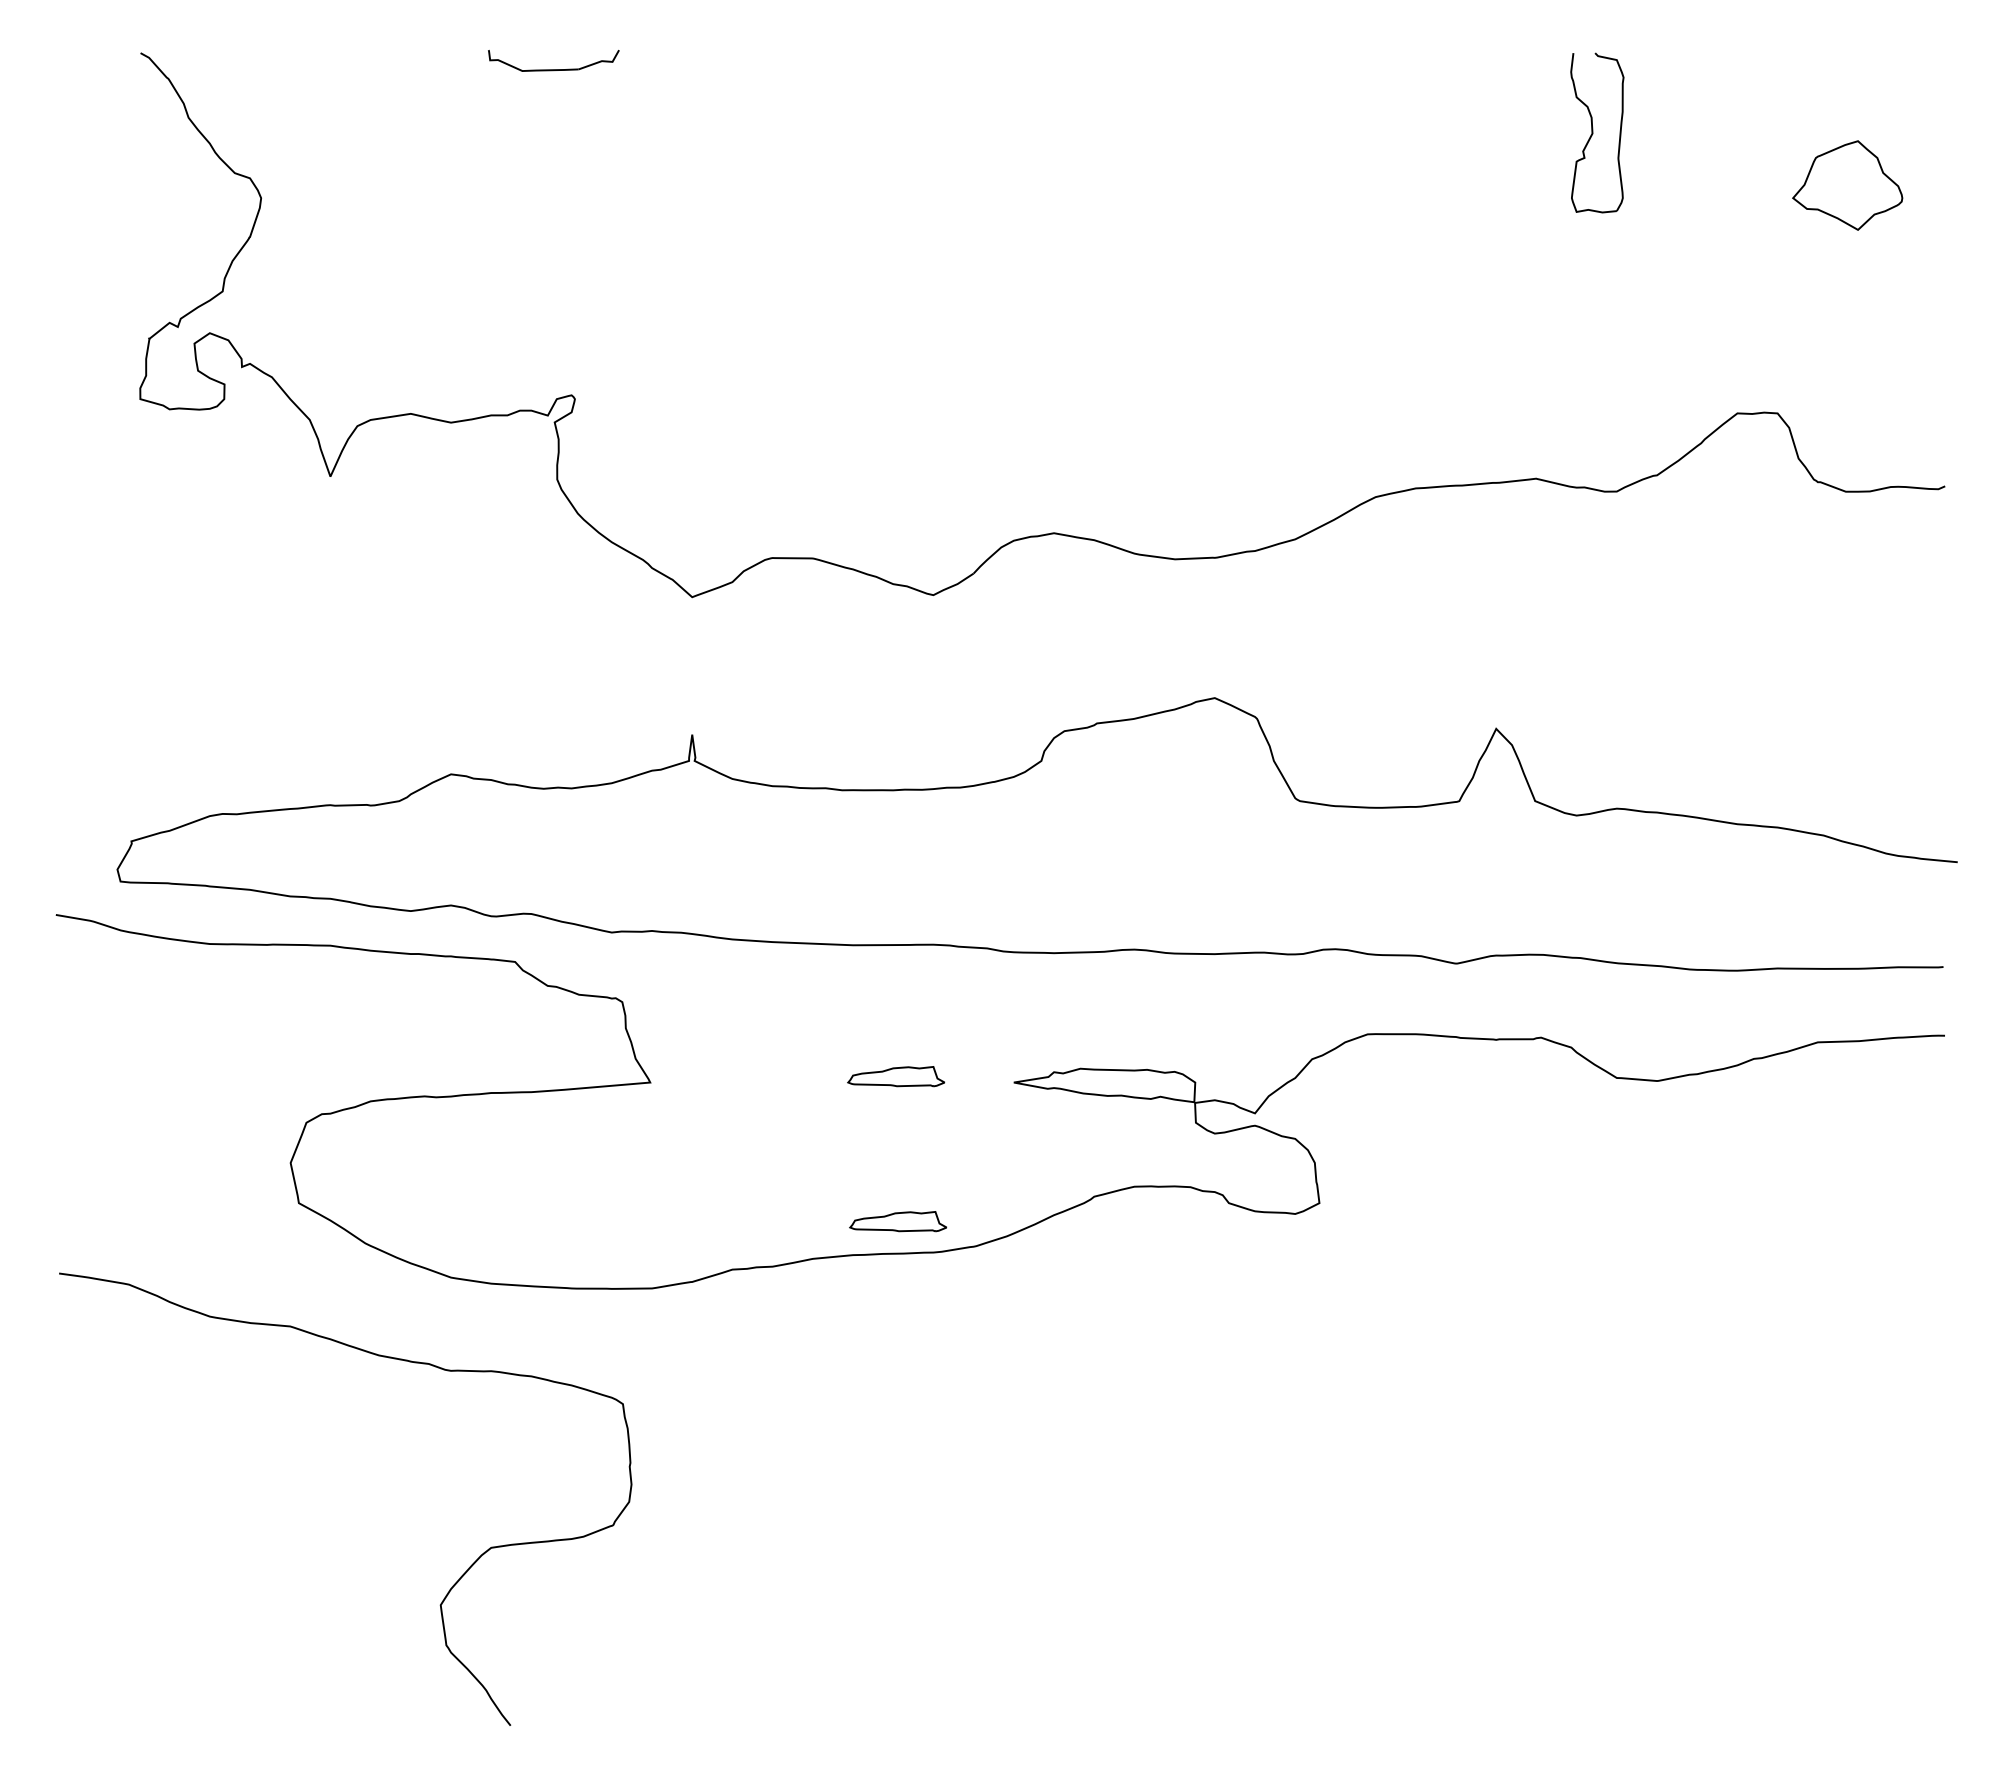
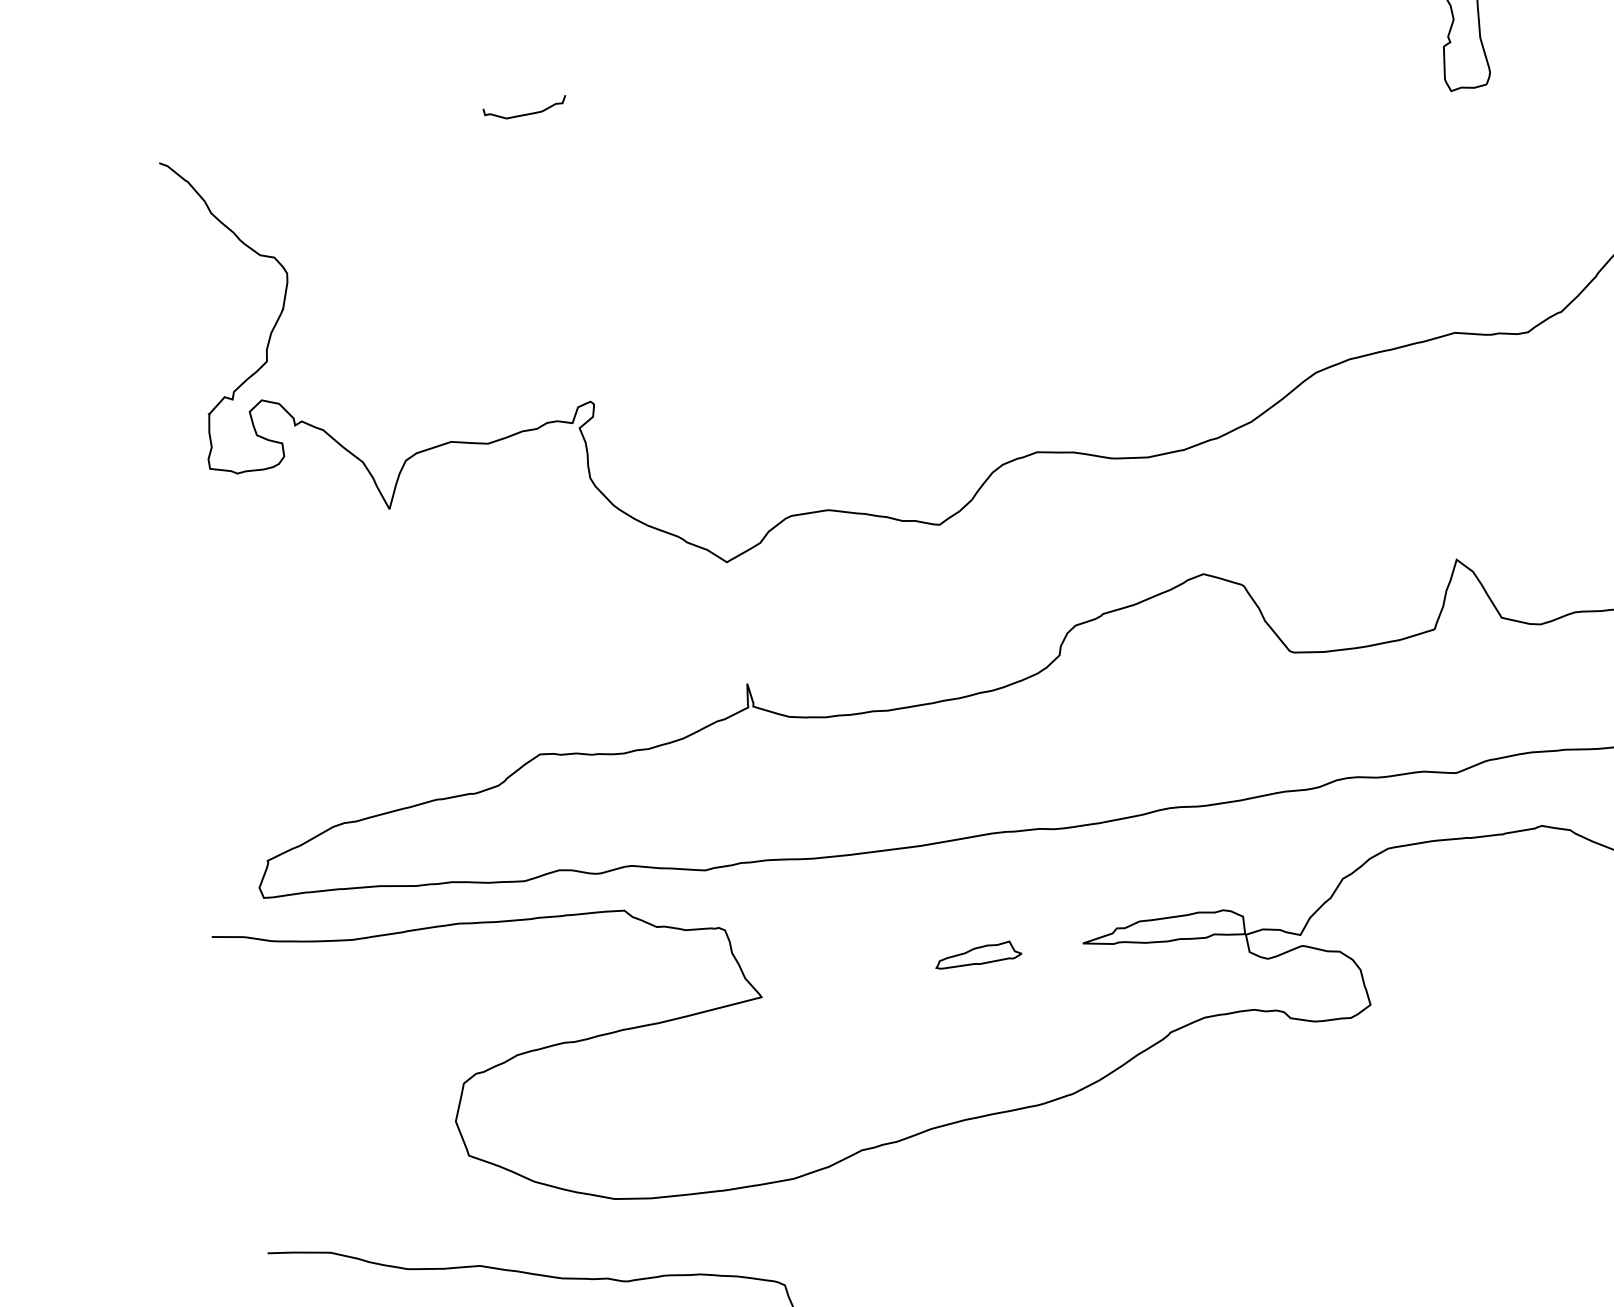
part: (553, 60) -> (525, 108), size x0.71
part: (898, 1221) -> (1001, 1083), removed

